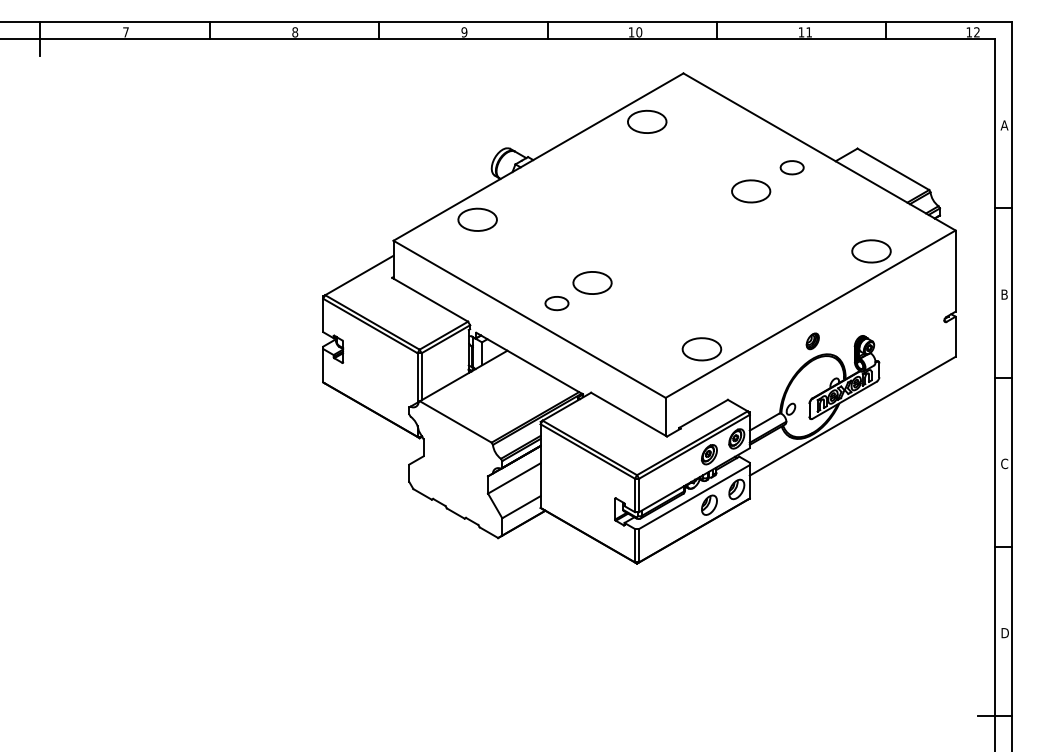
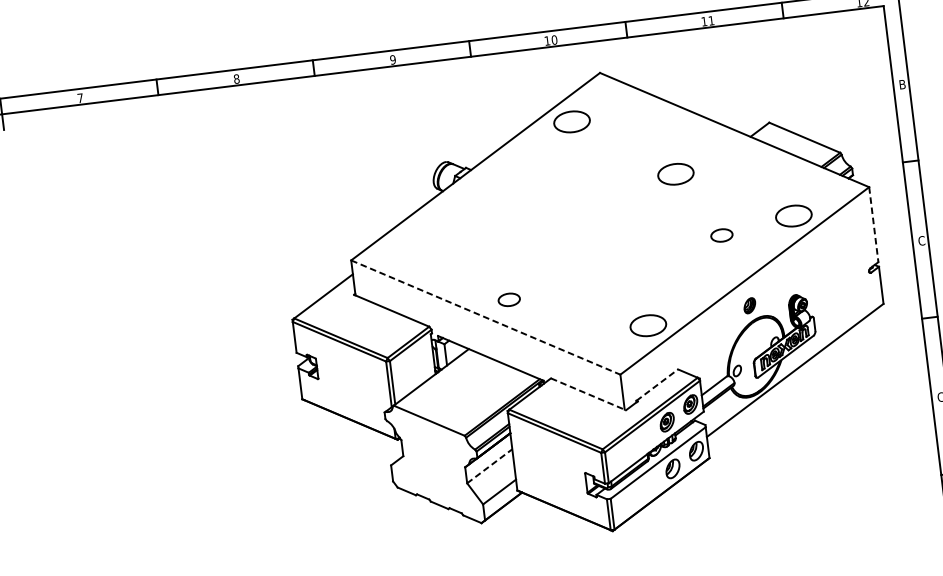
text: (1004, 125) -> (902, 84), A -> B
part: (791, 167) -> (721, 235), moved
part: (477, 219) -> (426, 231), removed
line: (955, 271) -> (873, 225), solid -> dashed
part: (592, 282) -> (539, 276), removed
text: (1004, 294) -> (921, 240), B -> C
line: (530, 319) -> (486, 317), solid -> dashed
line: (704, 413) -> (658, 384), solid -> dashed
line: (629, 414) -> (588, 394), solid -> dashed
line: (514, 478) -> (489, 466), solid -> dashed

